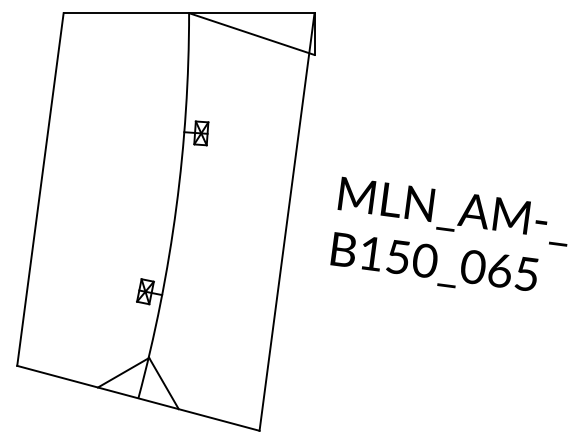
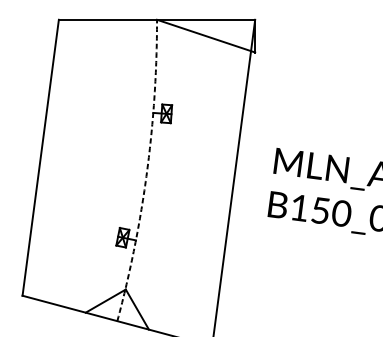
arc: (176, 207) -> (147, 171), solid -> dashed

